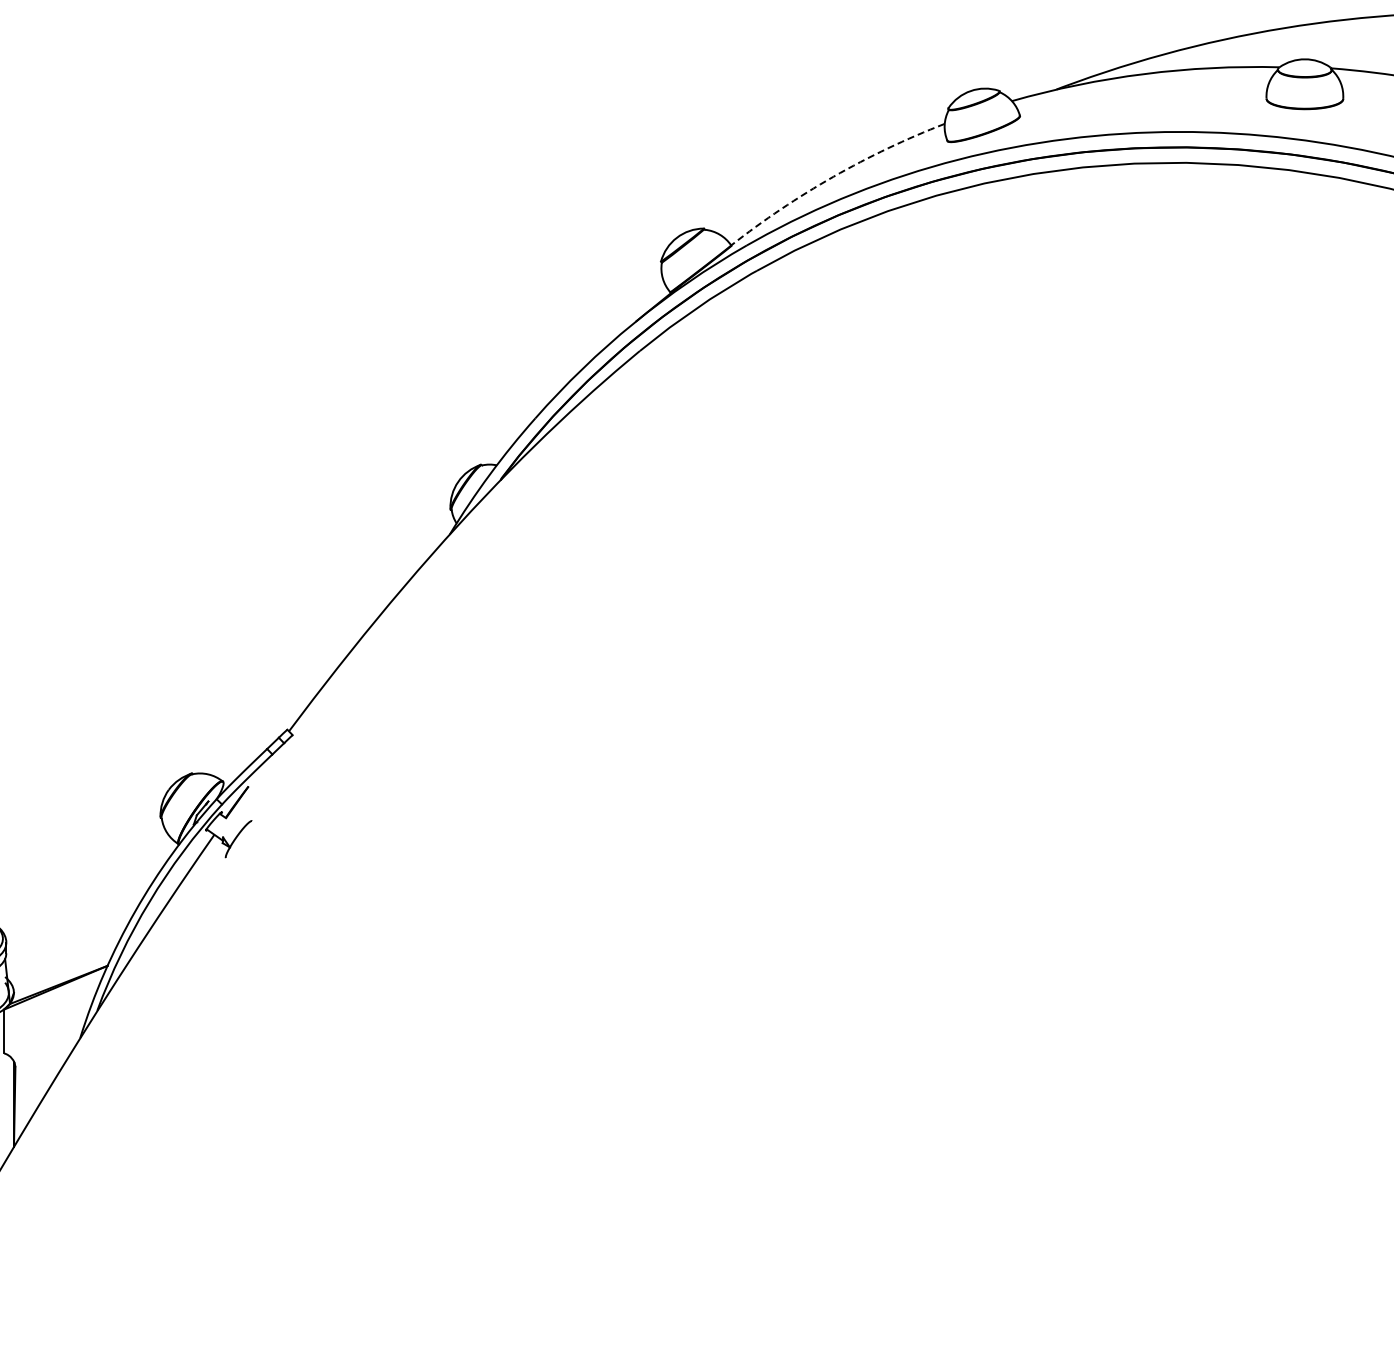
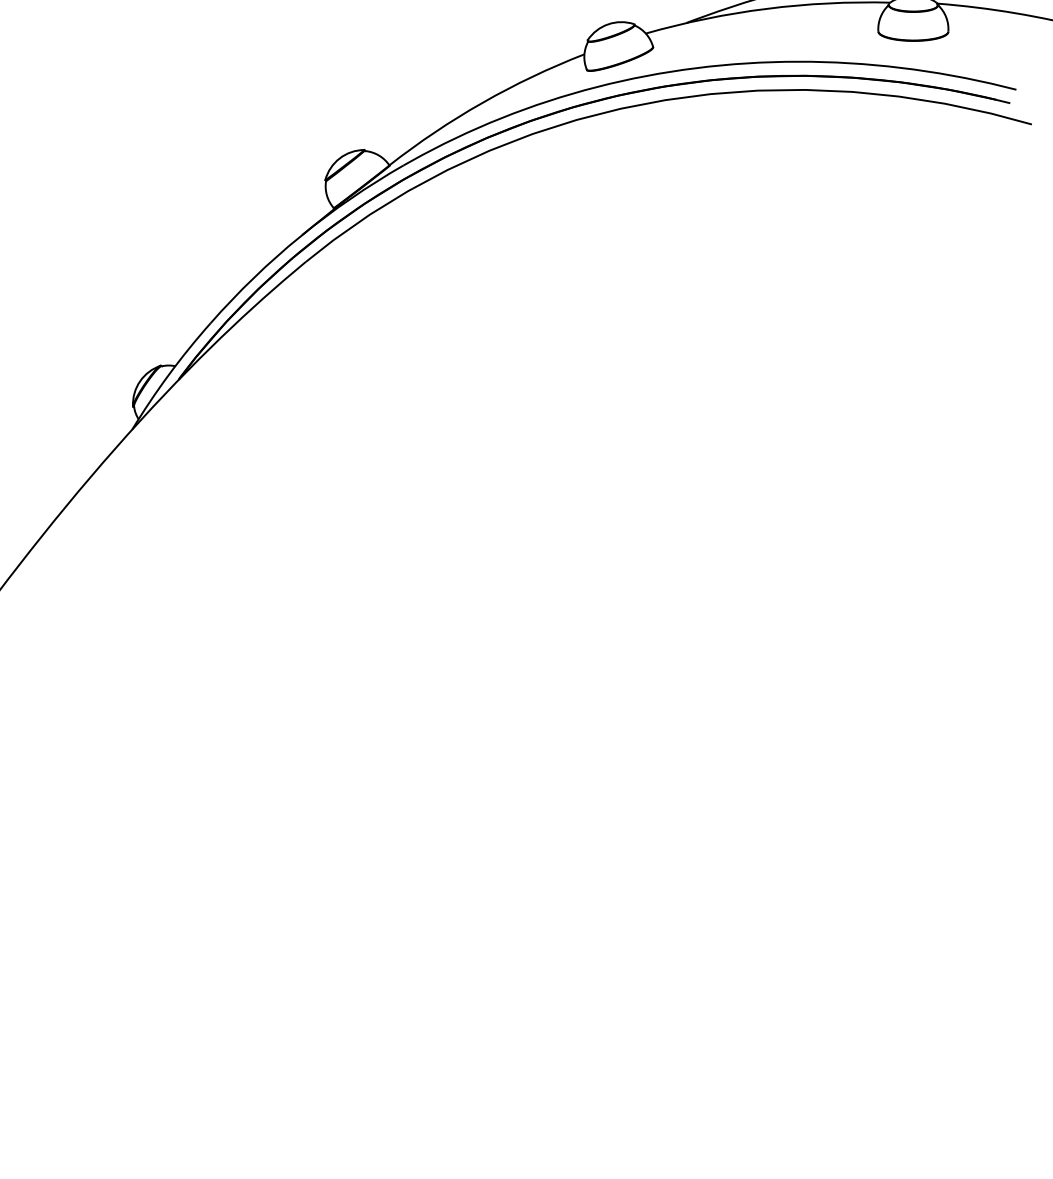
arc: (833, 176) -> (482, 102), dashed -> solid

